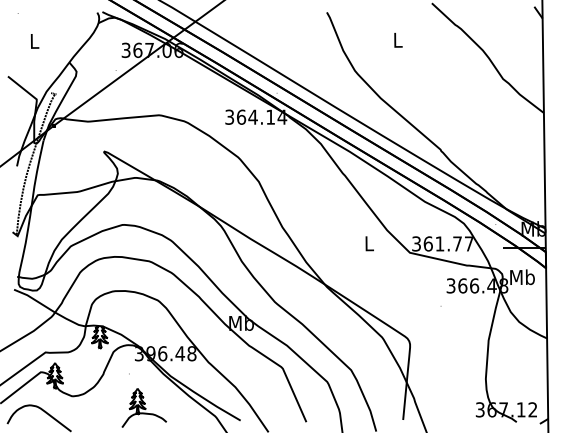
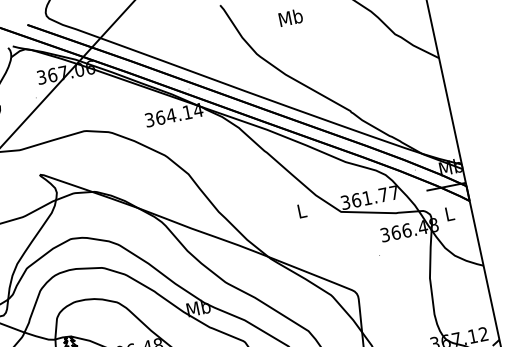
text: (397, 39) -> (290, 17), L -> Mb
text: (522, 277) -> (449, 213), Mb -> L

